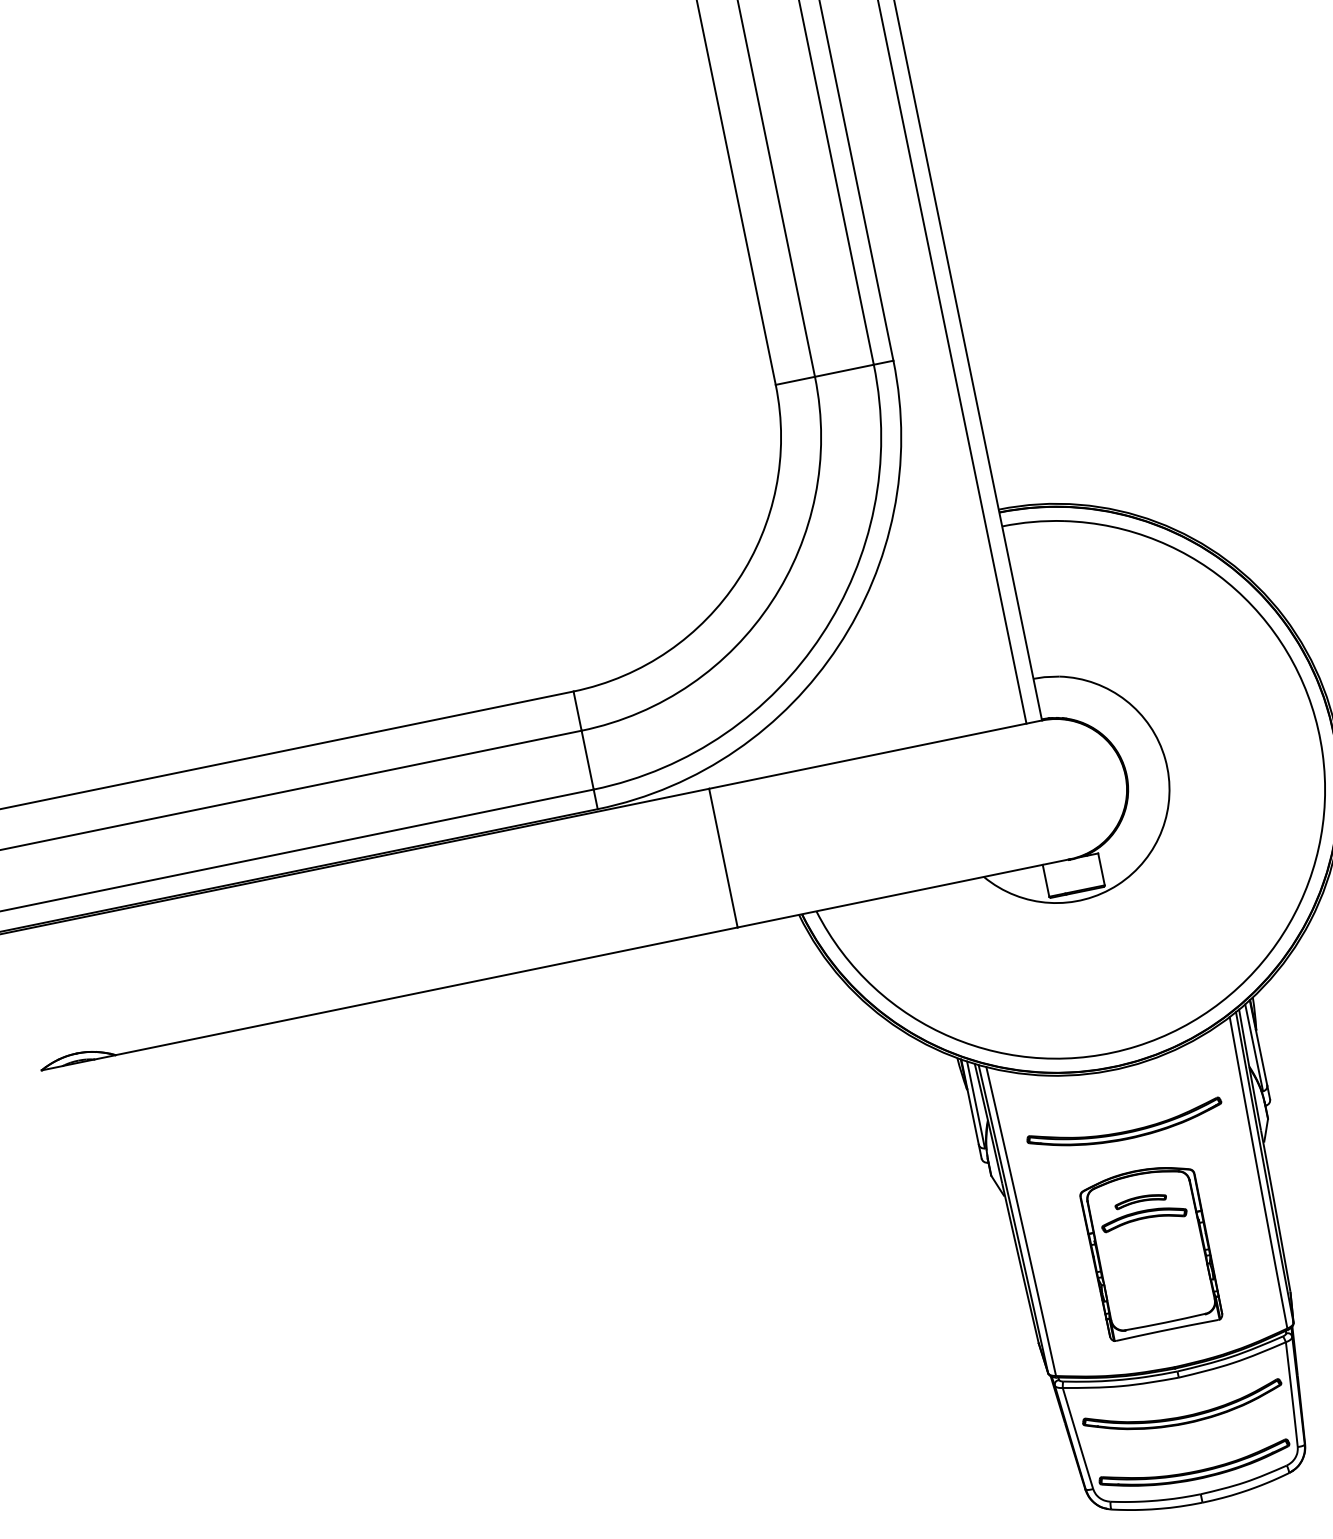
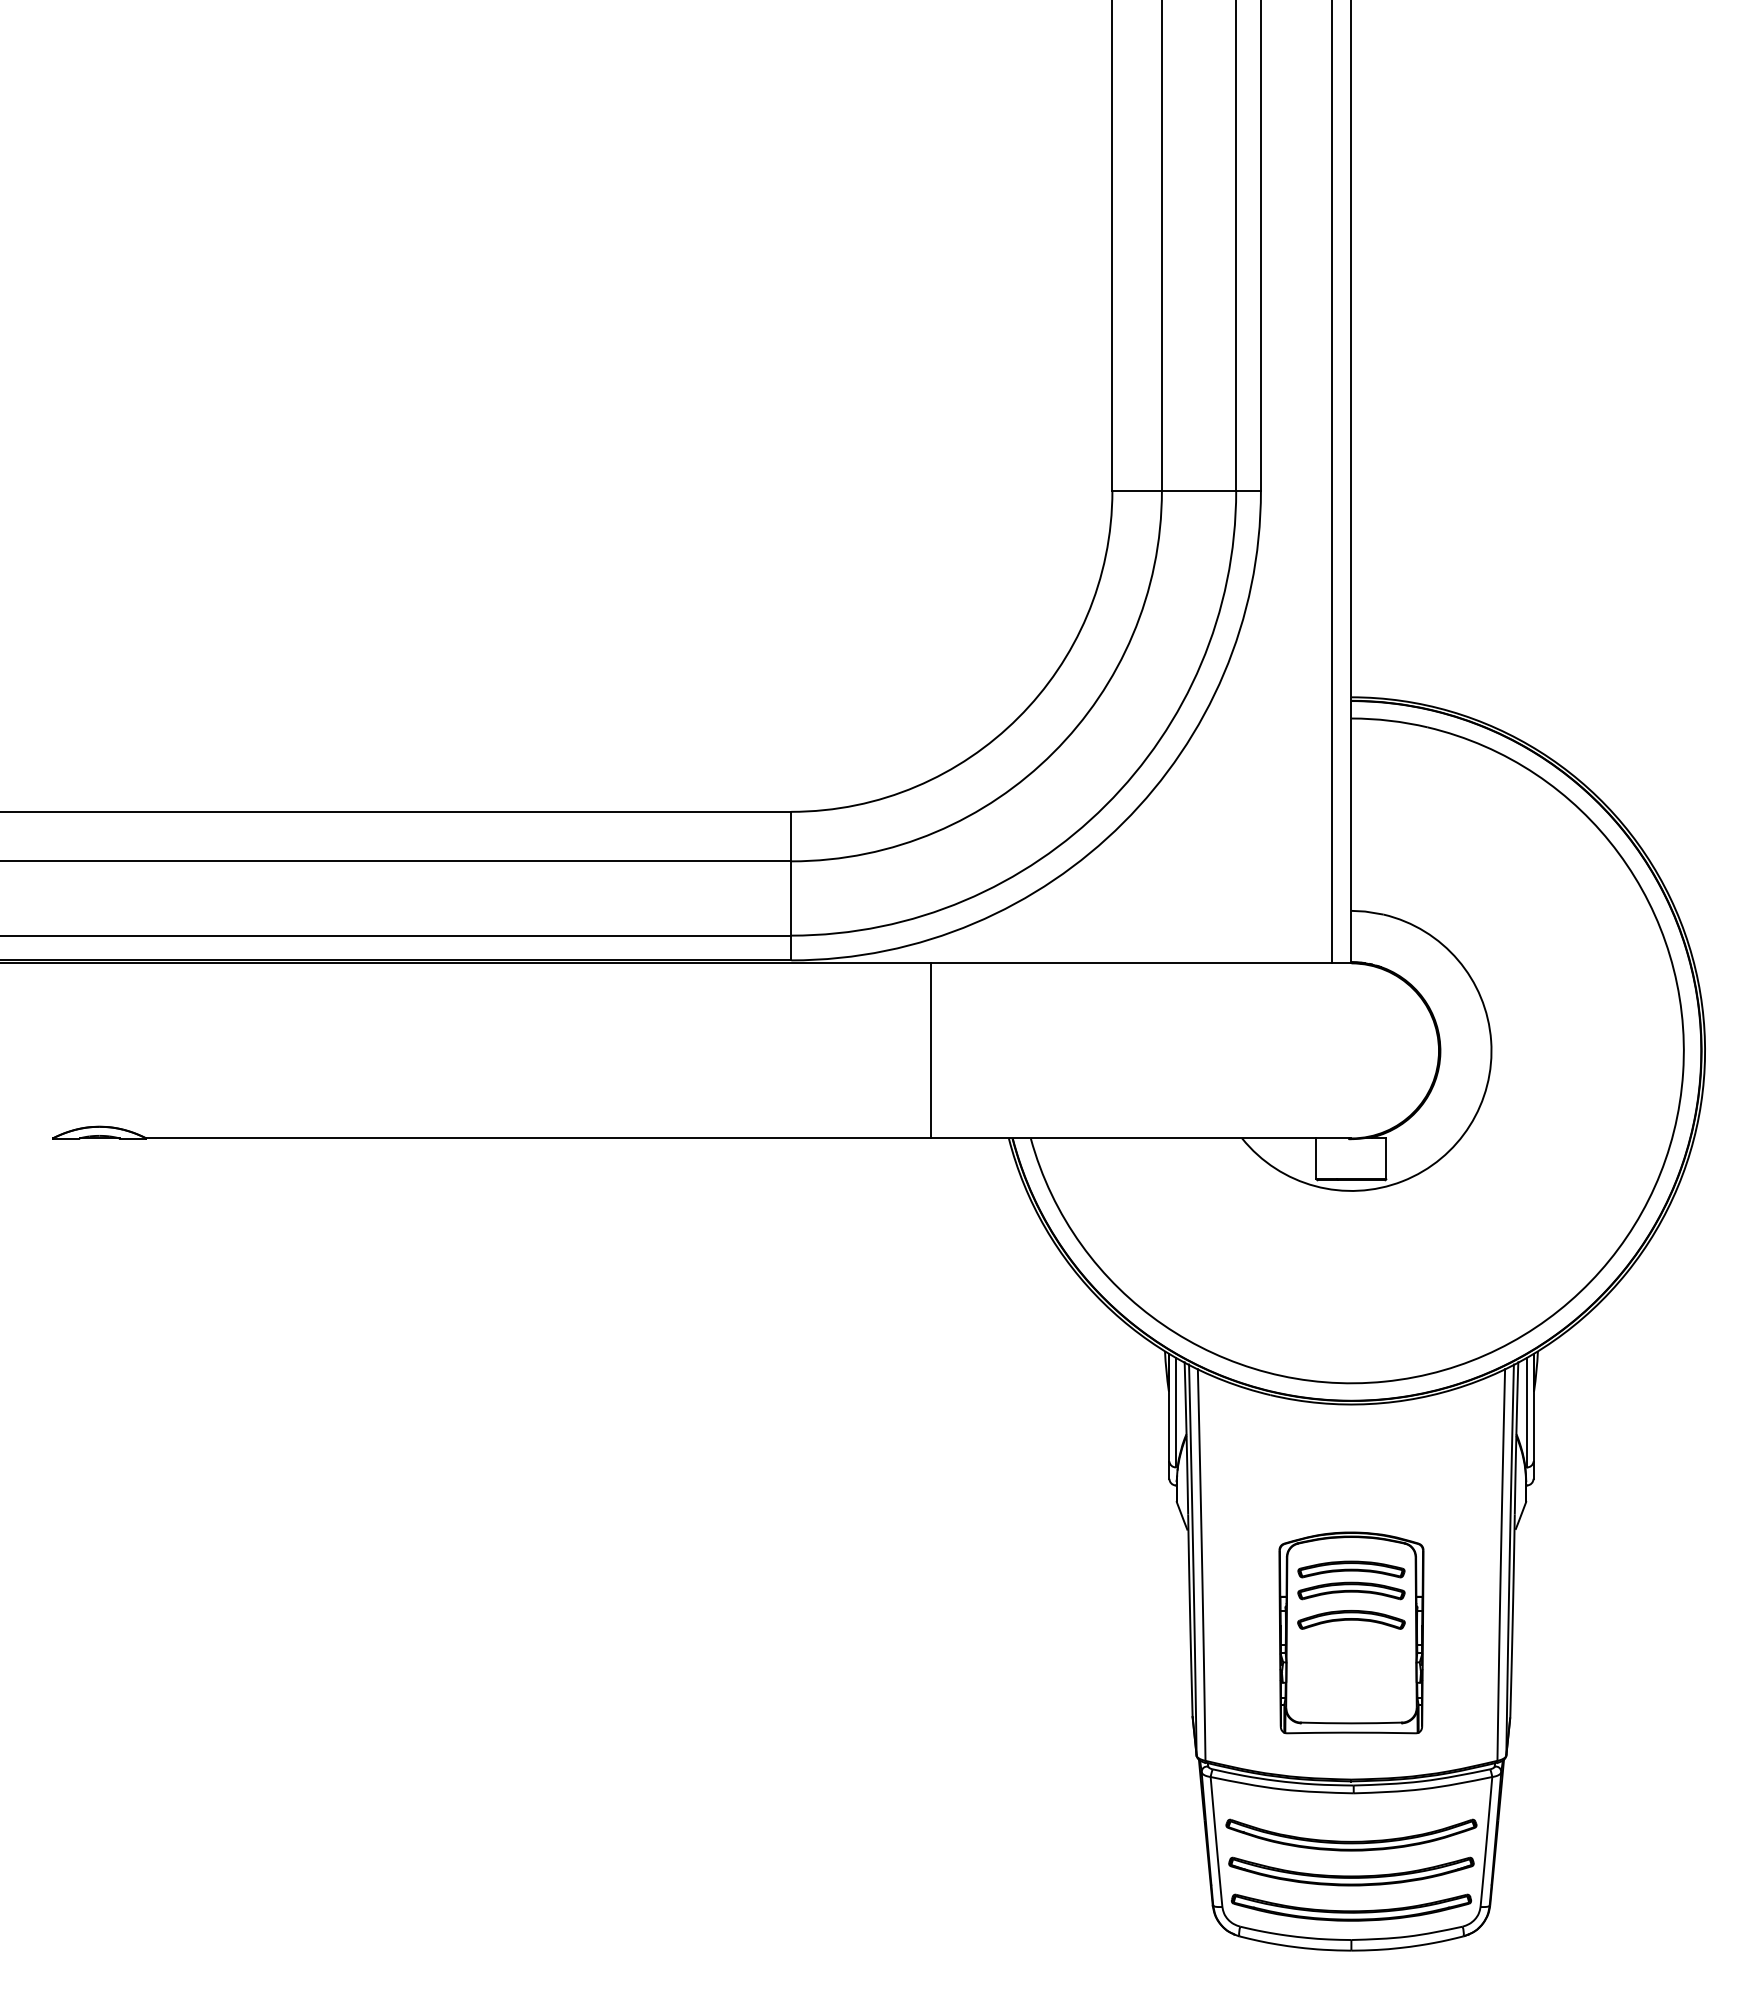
part: (1125, 1127) -> (1351, 1871), moved
part: (1140, 1200) -> (1351, 1569), size x1.67
part: (1148, 1240) -> (1351, 1619), added

